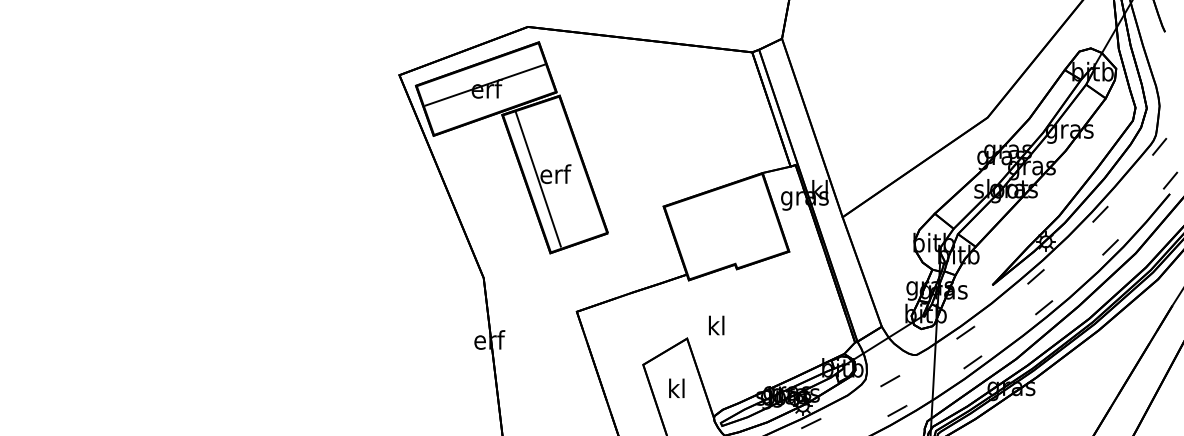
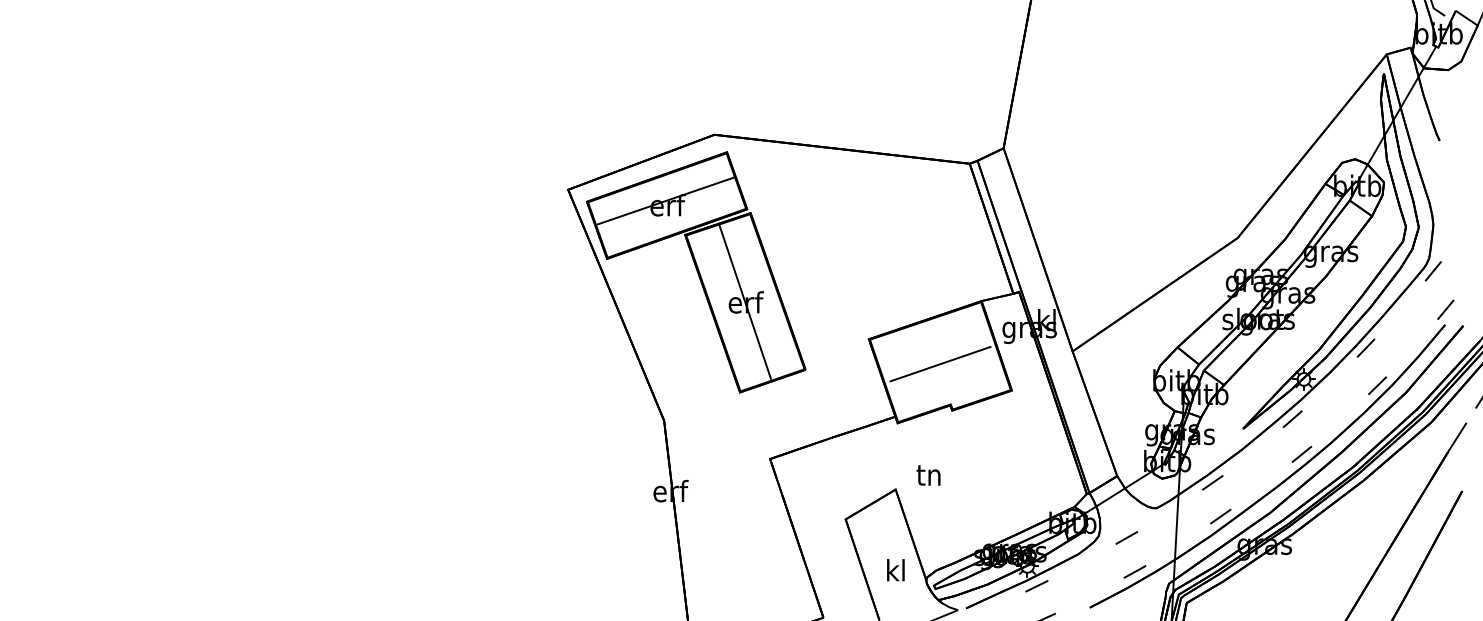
line: (537, 178) -> (744, 301), moved
line: (726, 227) -> (940, 363), added
text: (716, 325) -> (928, 474), kl -> tn
text: (676, 388) -> (895, 570), moved

